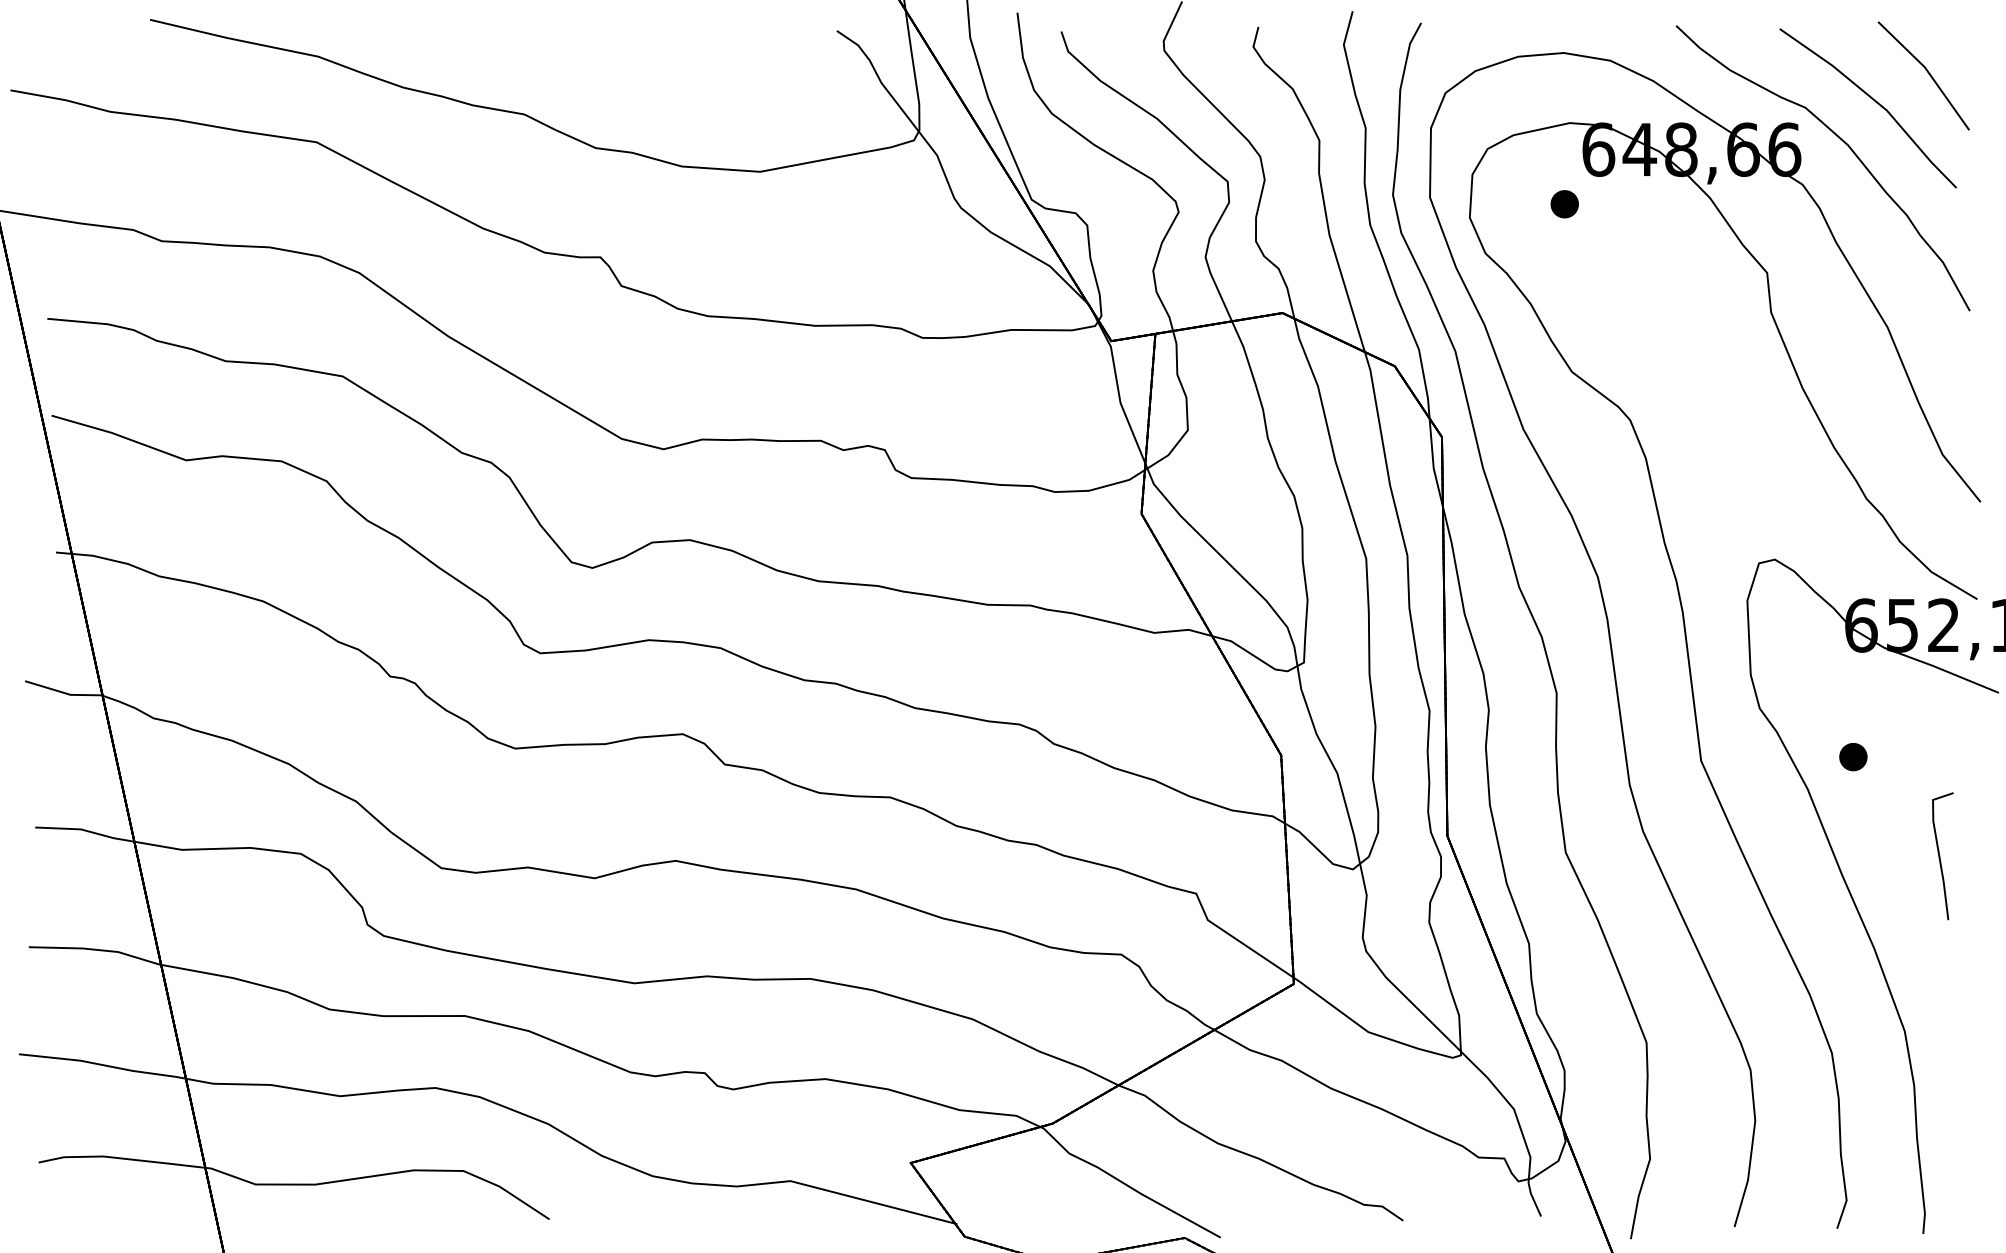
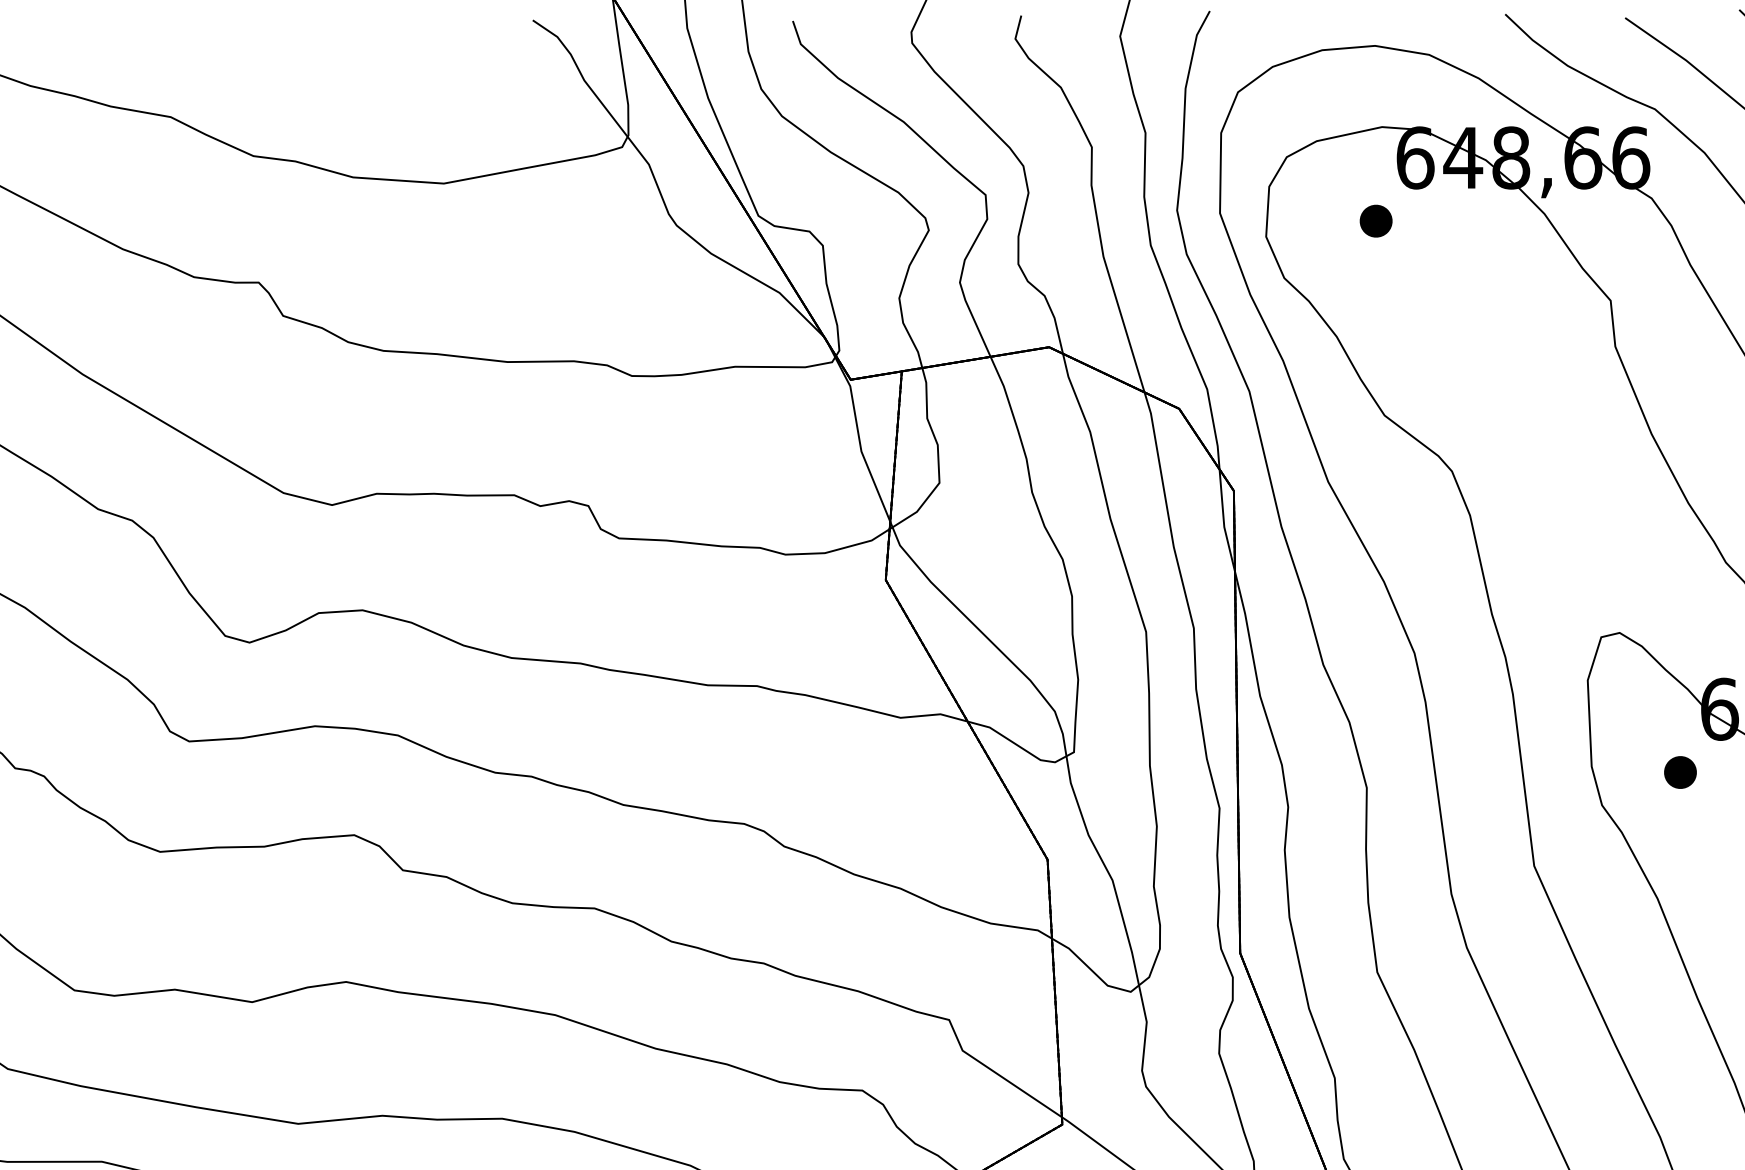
part: (1853, 757) -> (1680, 772), moved

